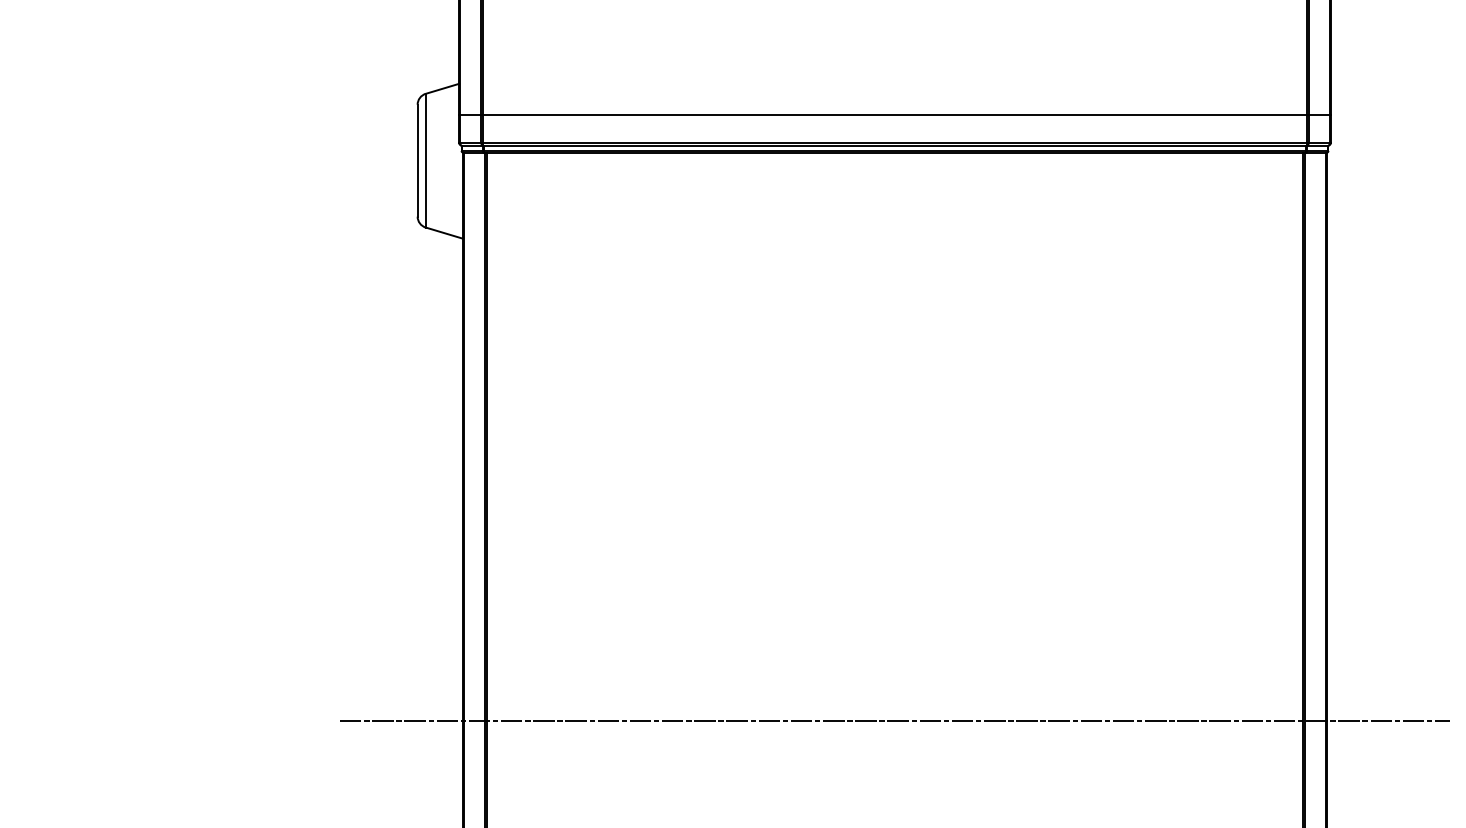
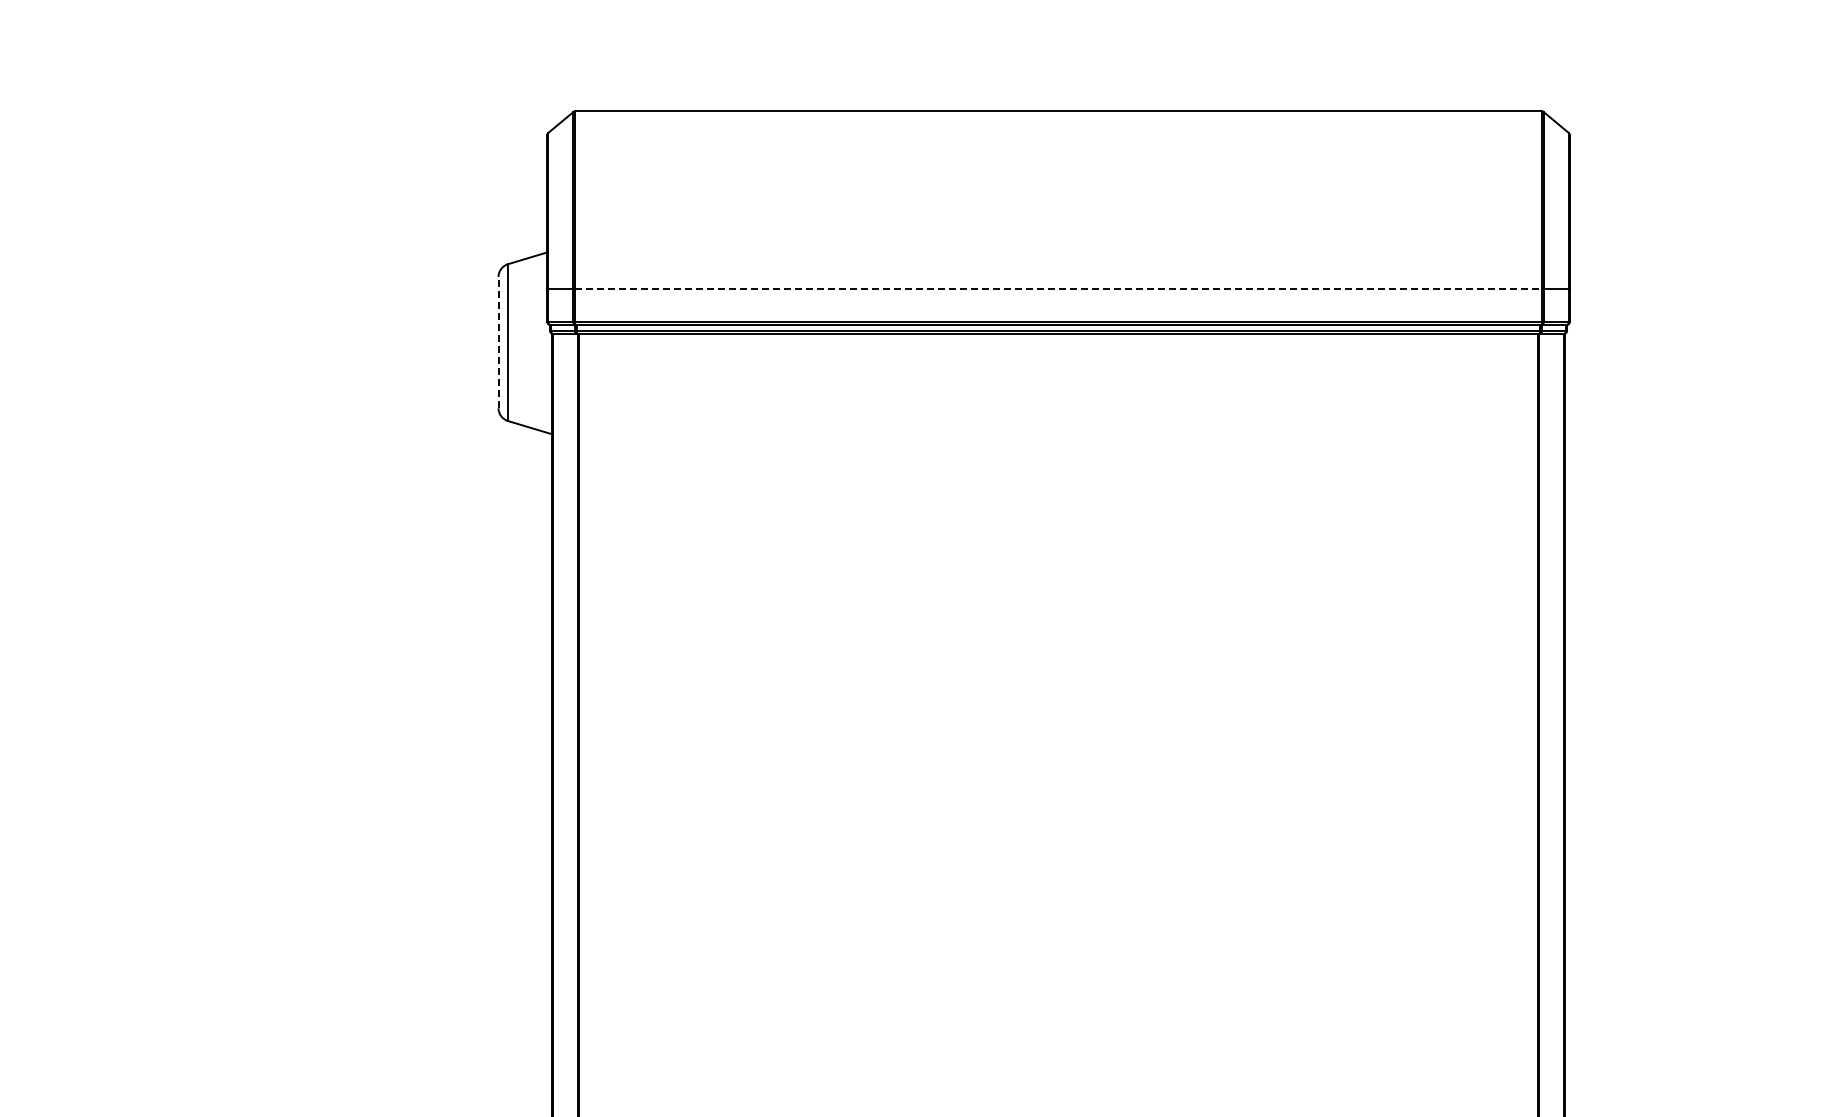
line: (894, 115) -> (1058, 289), solid -> dashed
line: (417, 160) -> (498, 342), solid -> dashed
line: (894, 721) -> (1058, 1000), removed

